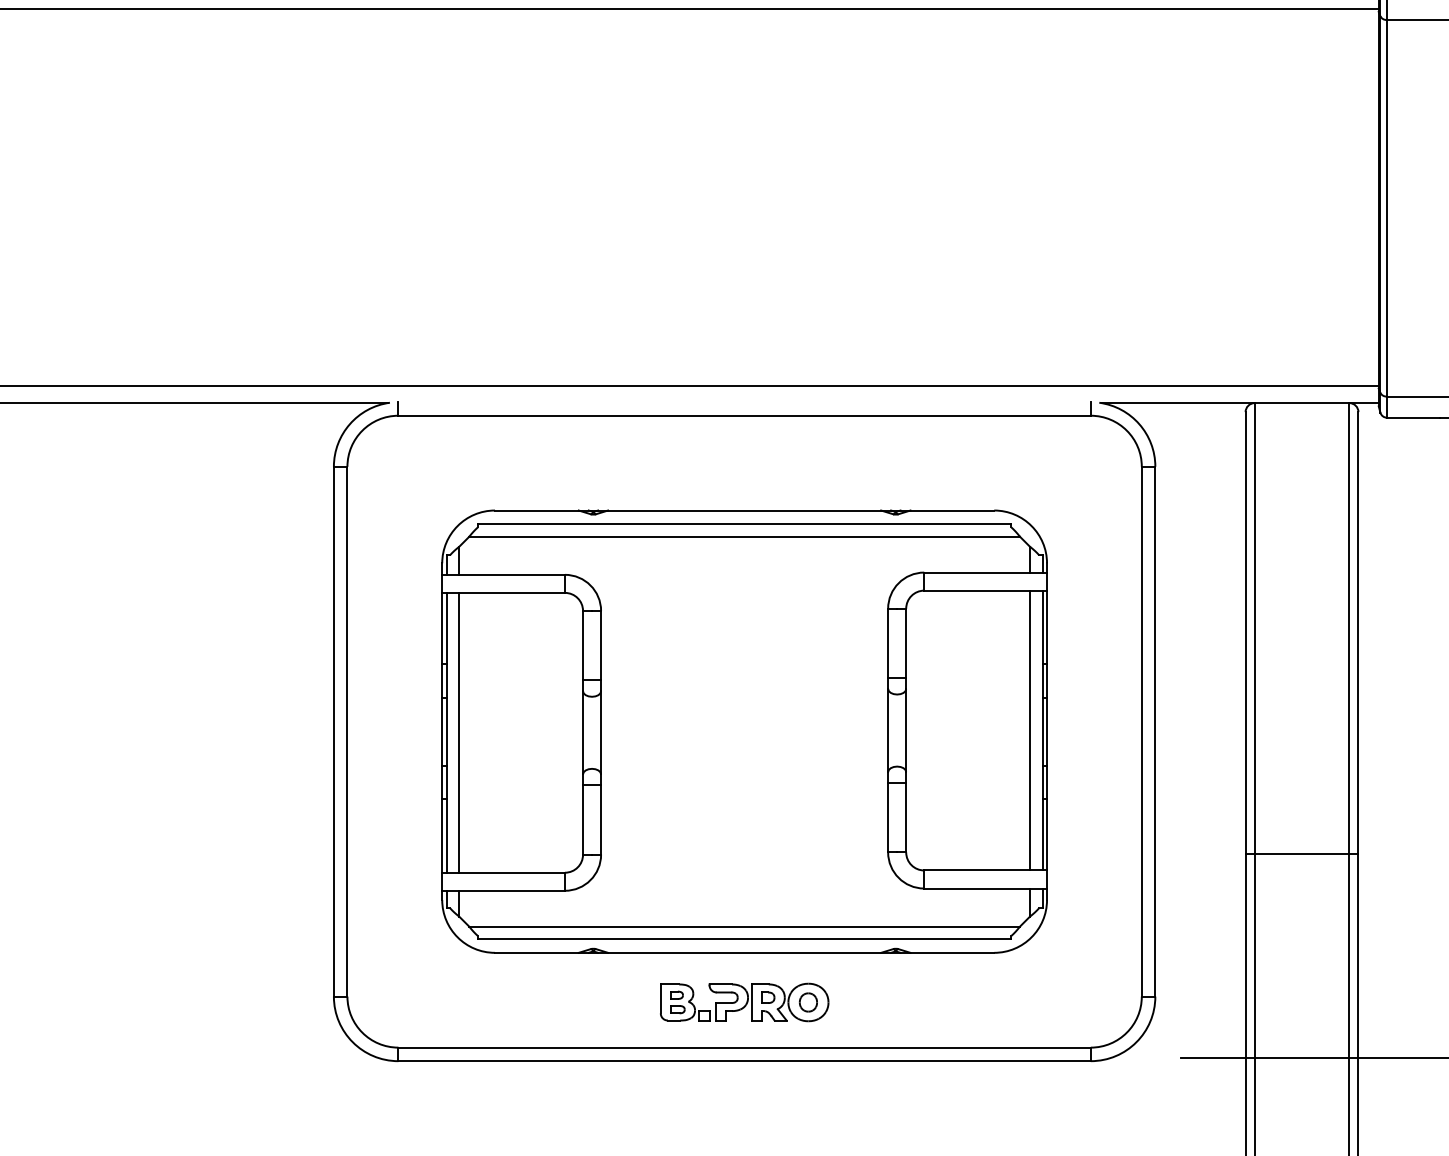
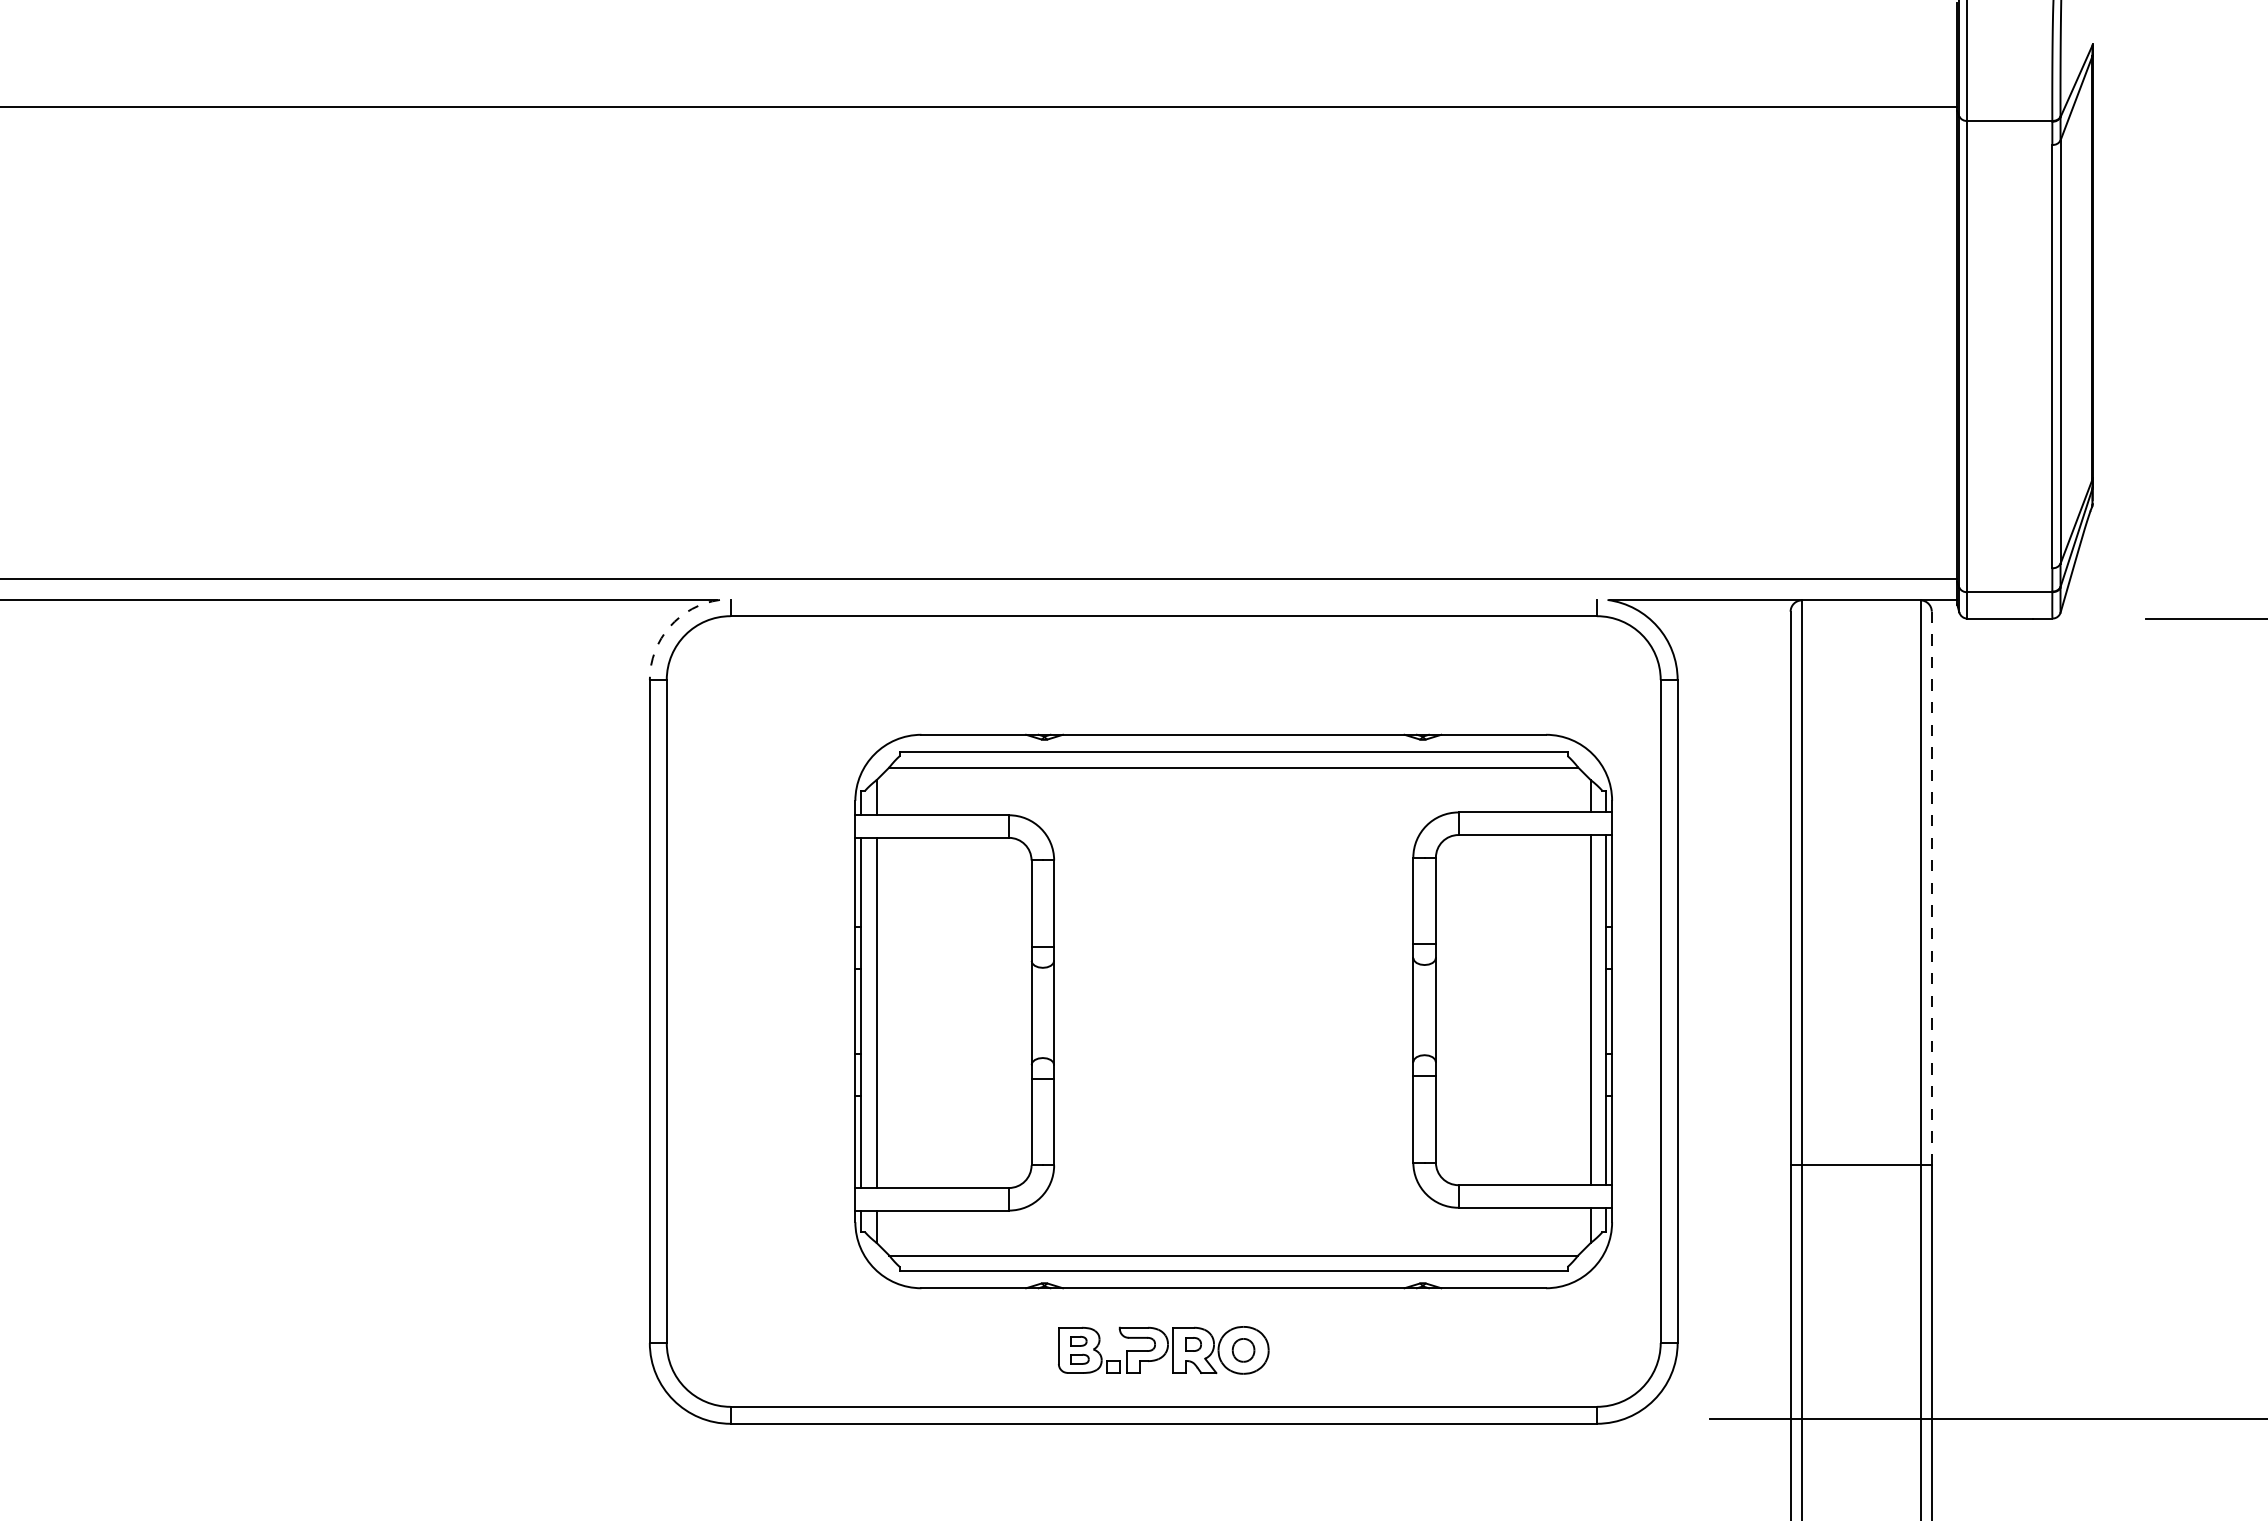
arc: (349, 423) -> (669, 626), solid -> dashed
line: (1358, 633) -> (1931, 888), solid -> dashed
part: (744, 731) -> (1233, 1011), moved

